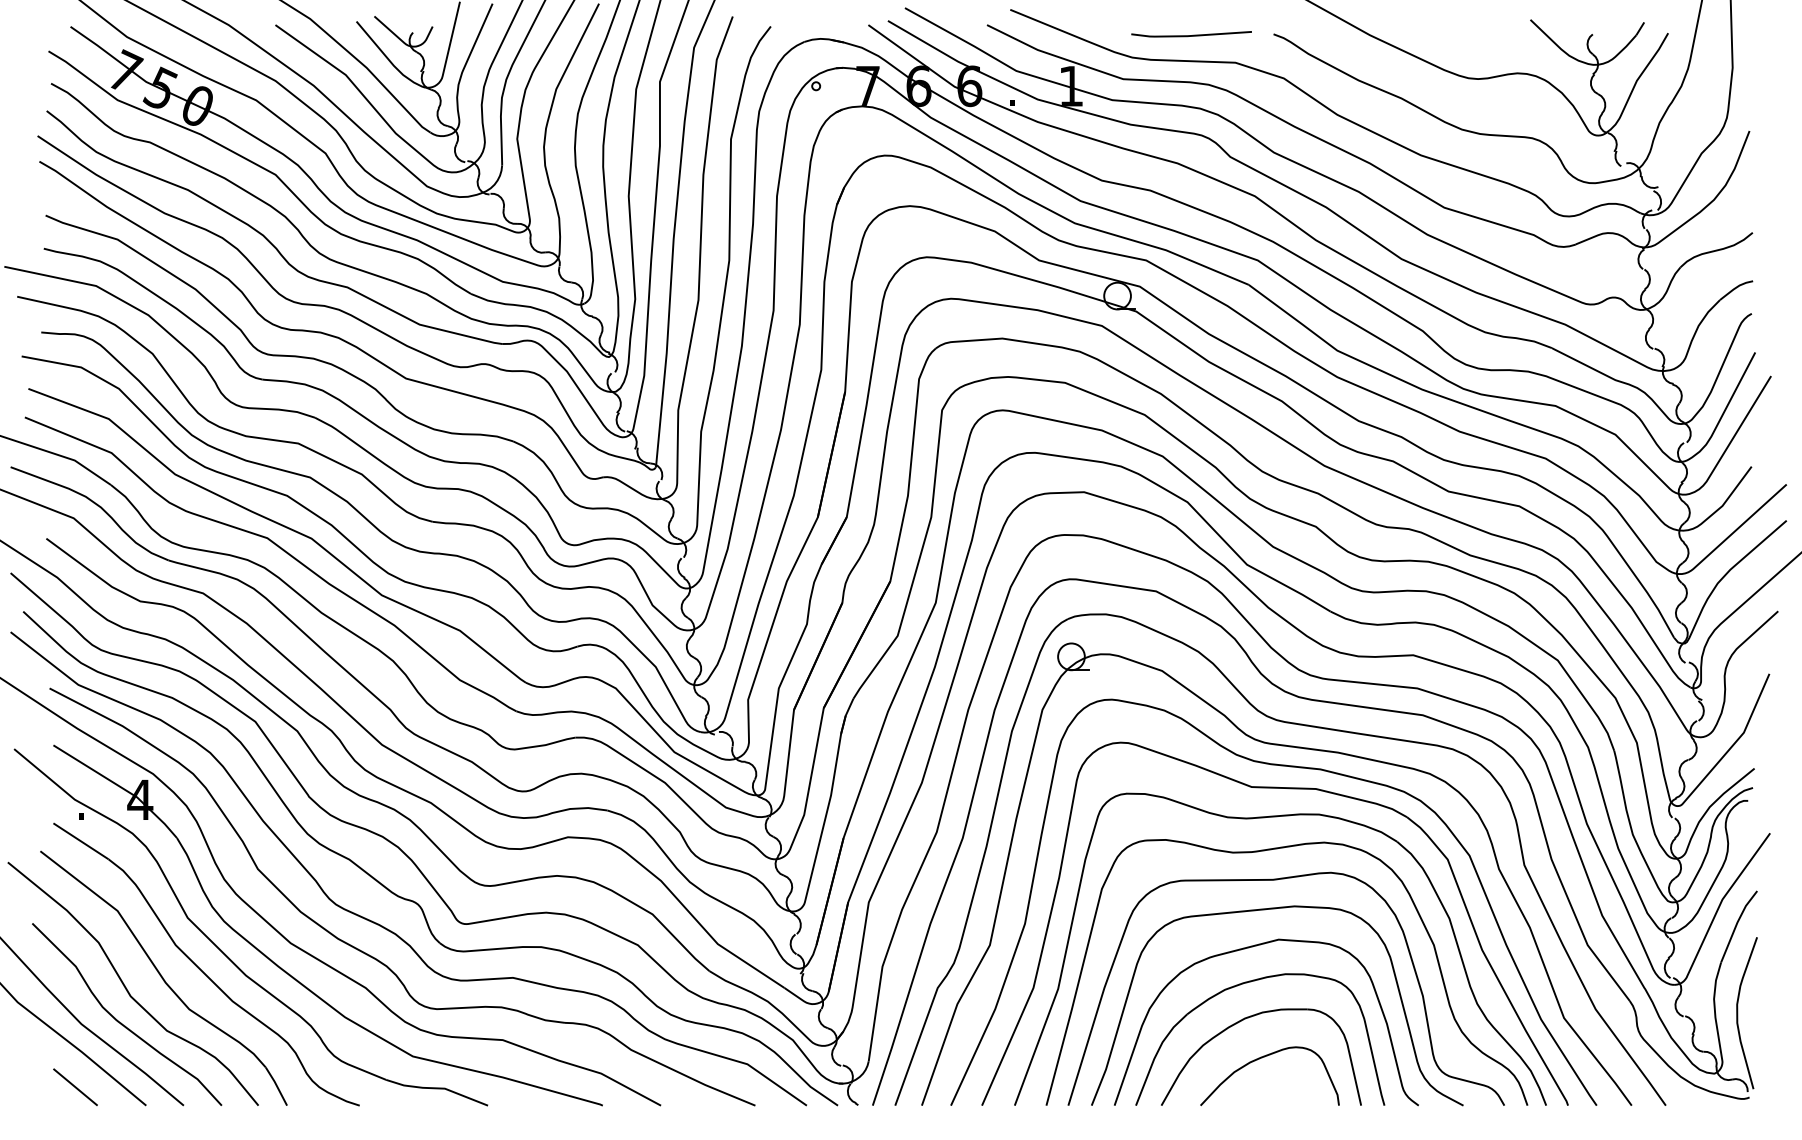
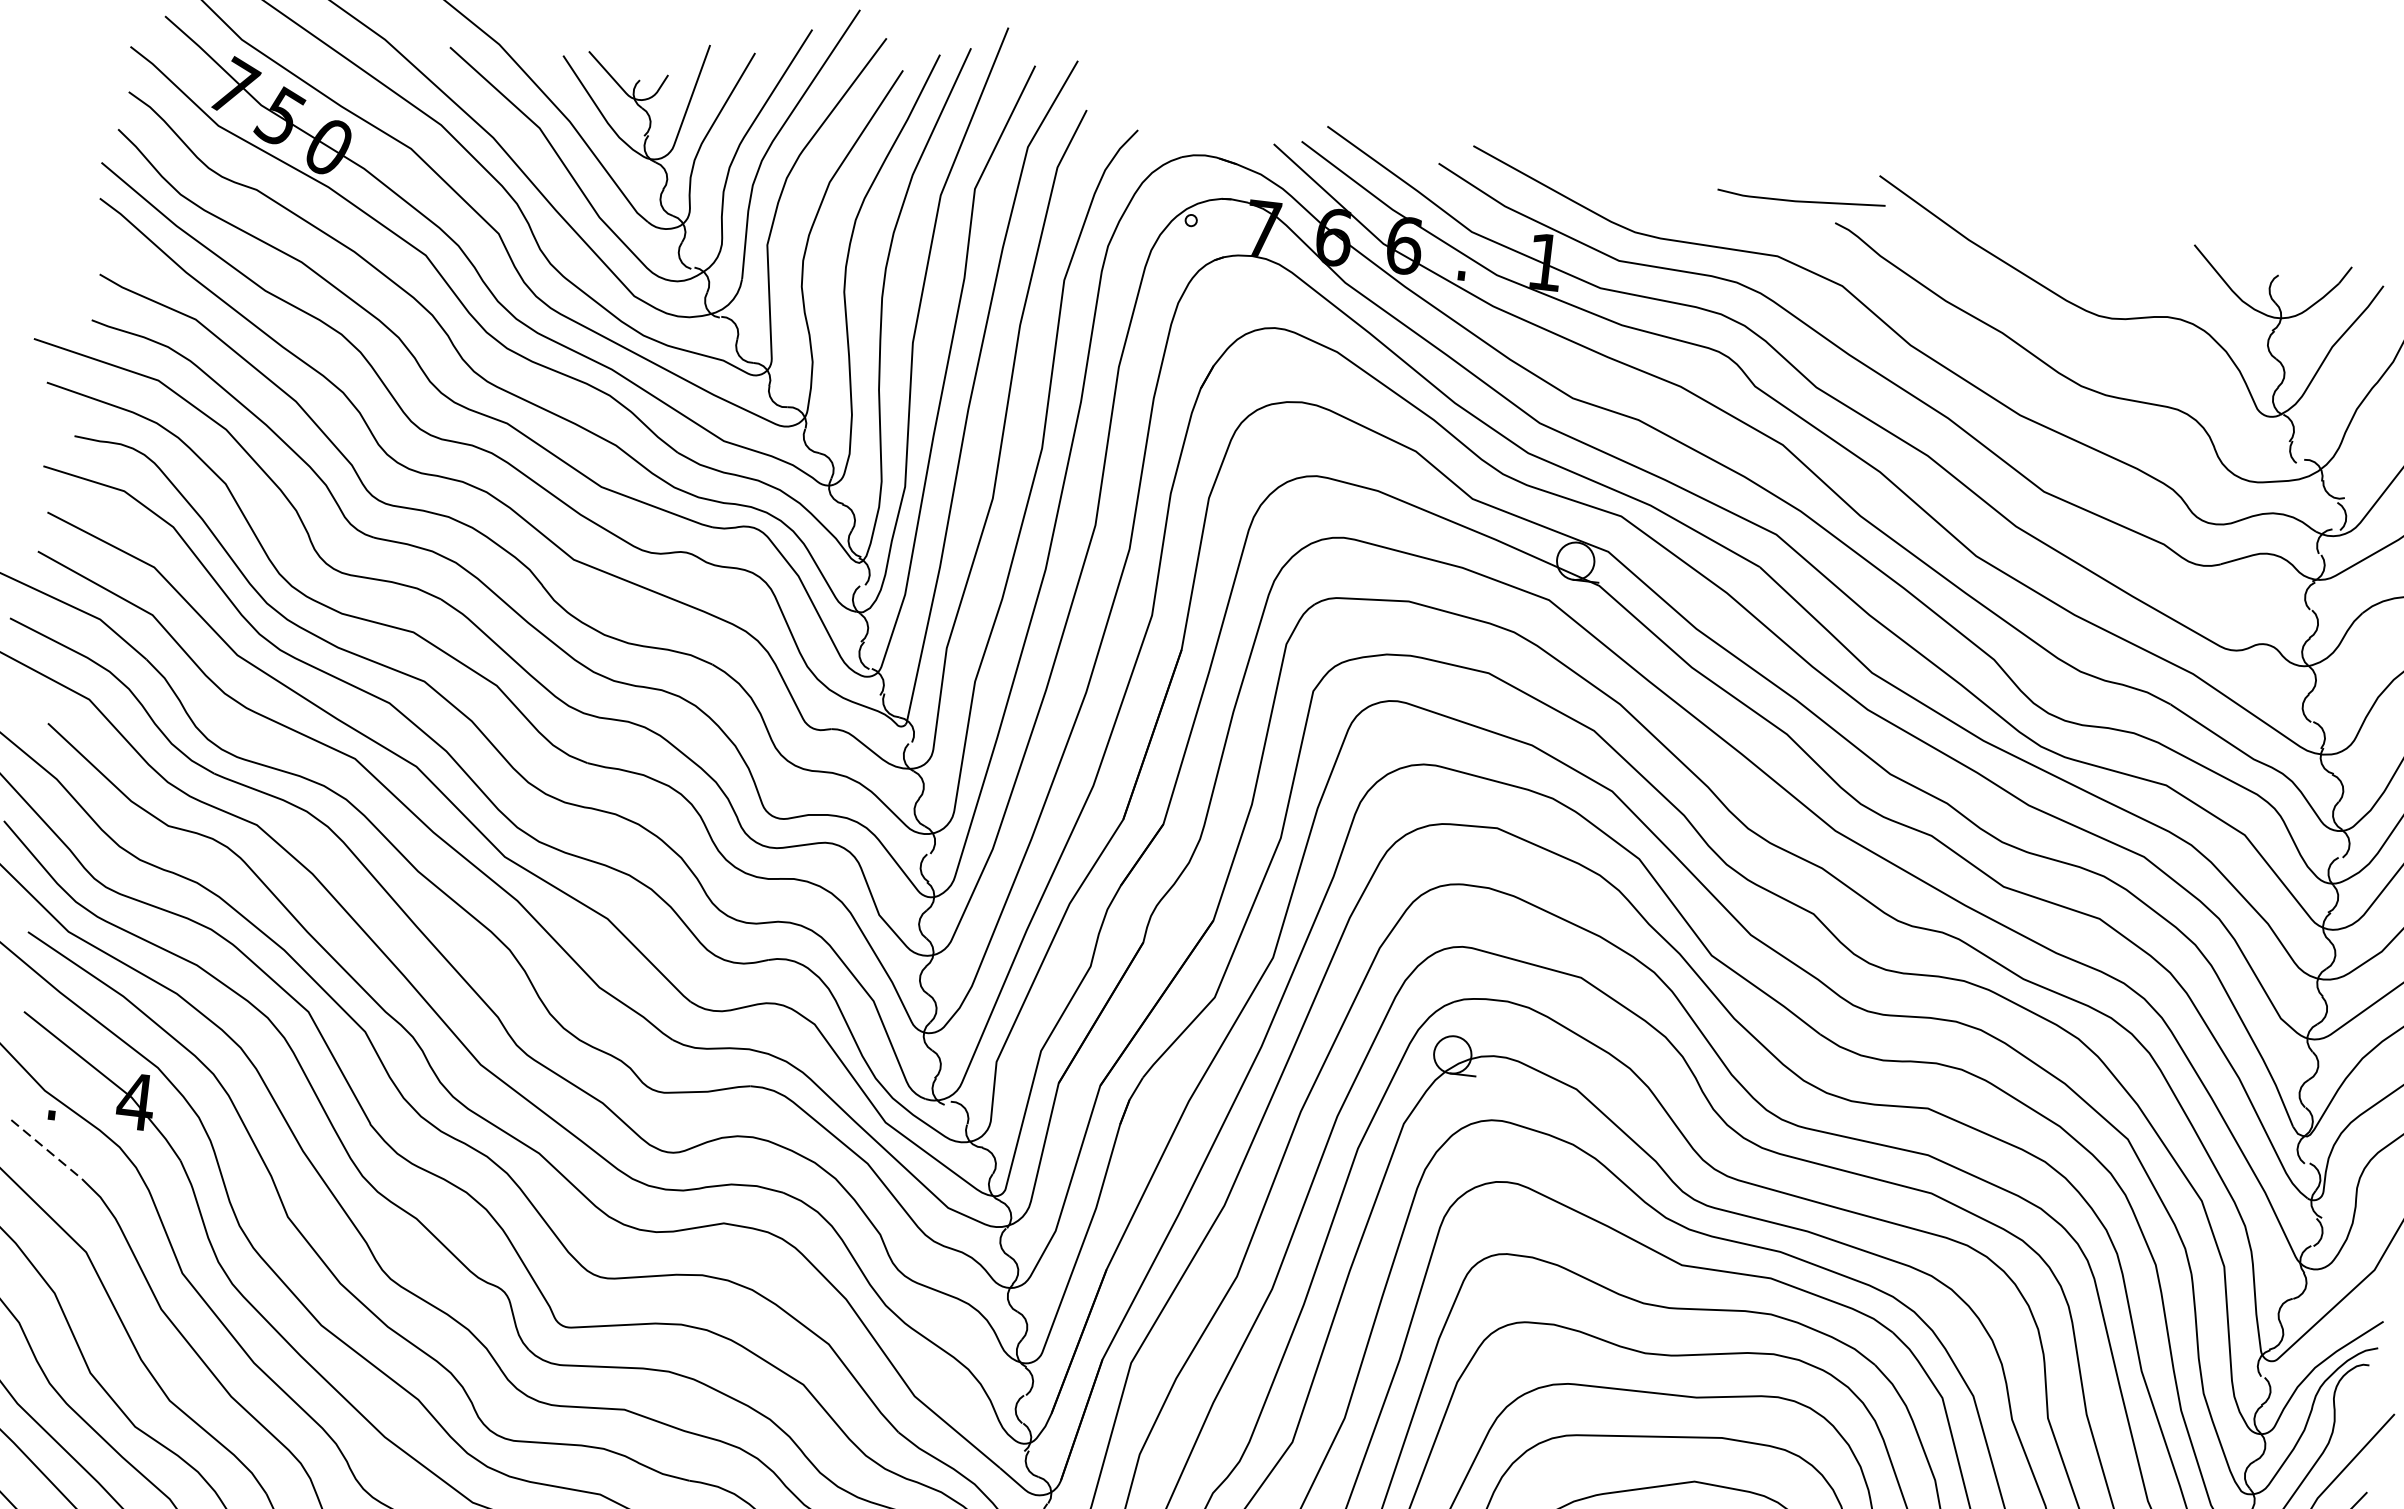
line: (1191, 35) -> (1801, 200), moved
line: (81, 841) -> (47, 1149), solid -> dashed

